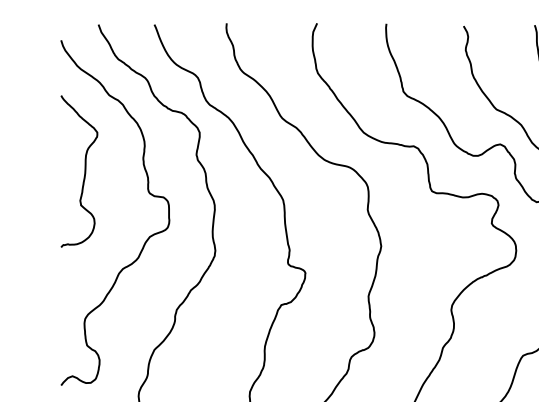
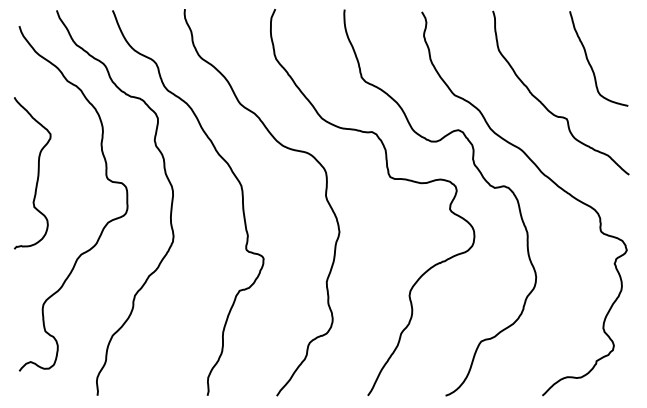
curve: (84, 171) -> (37, 173), moved

